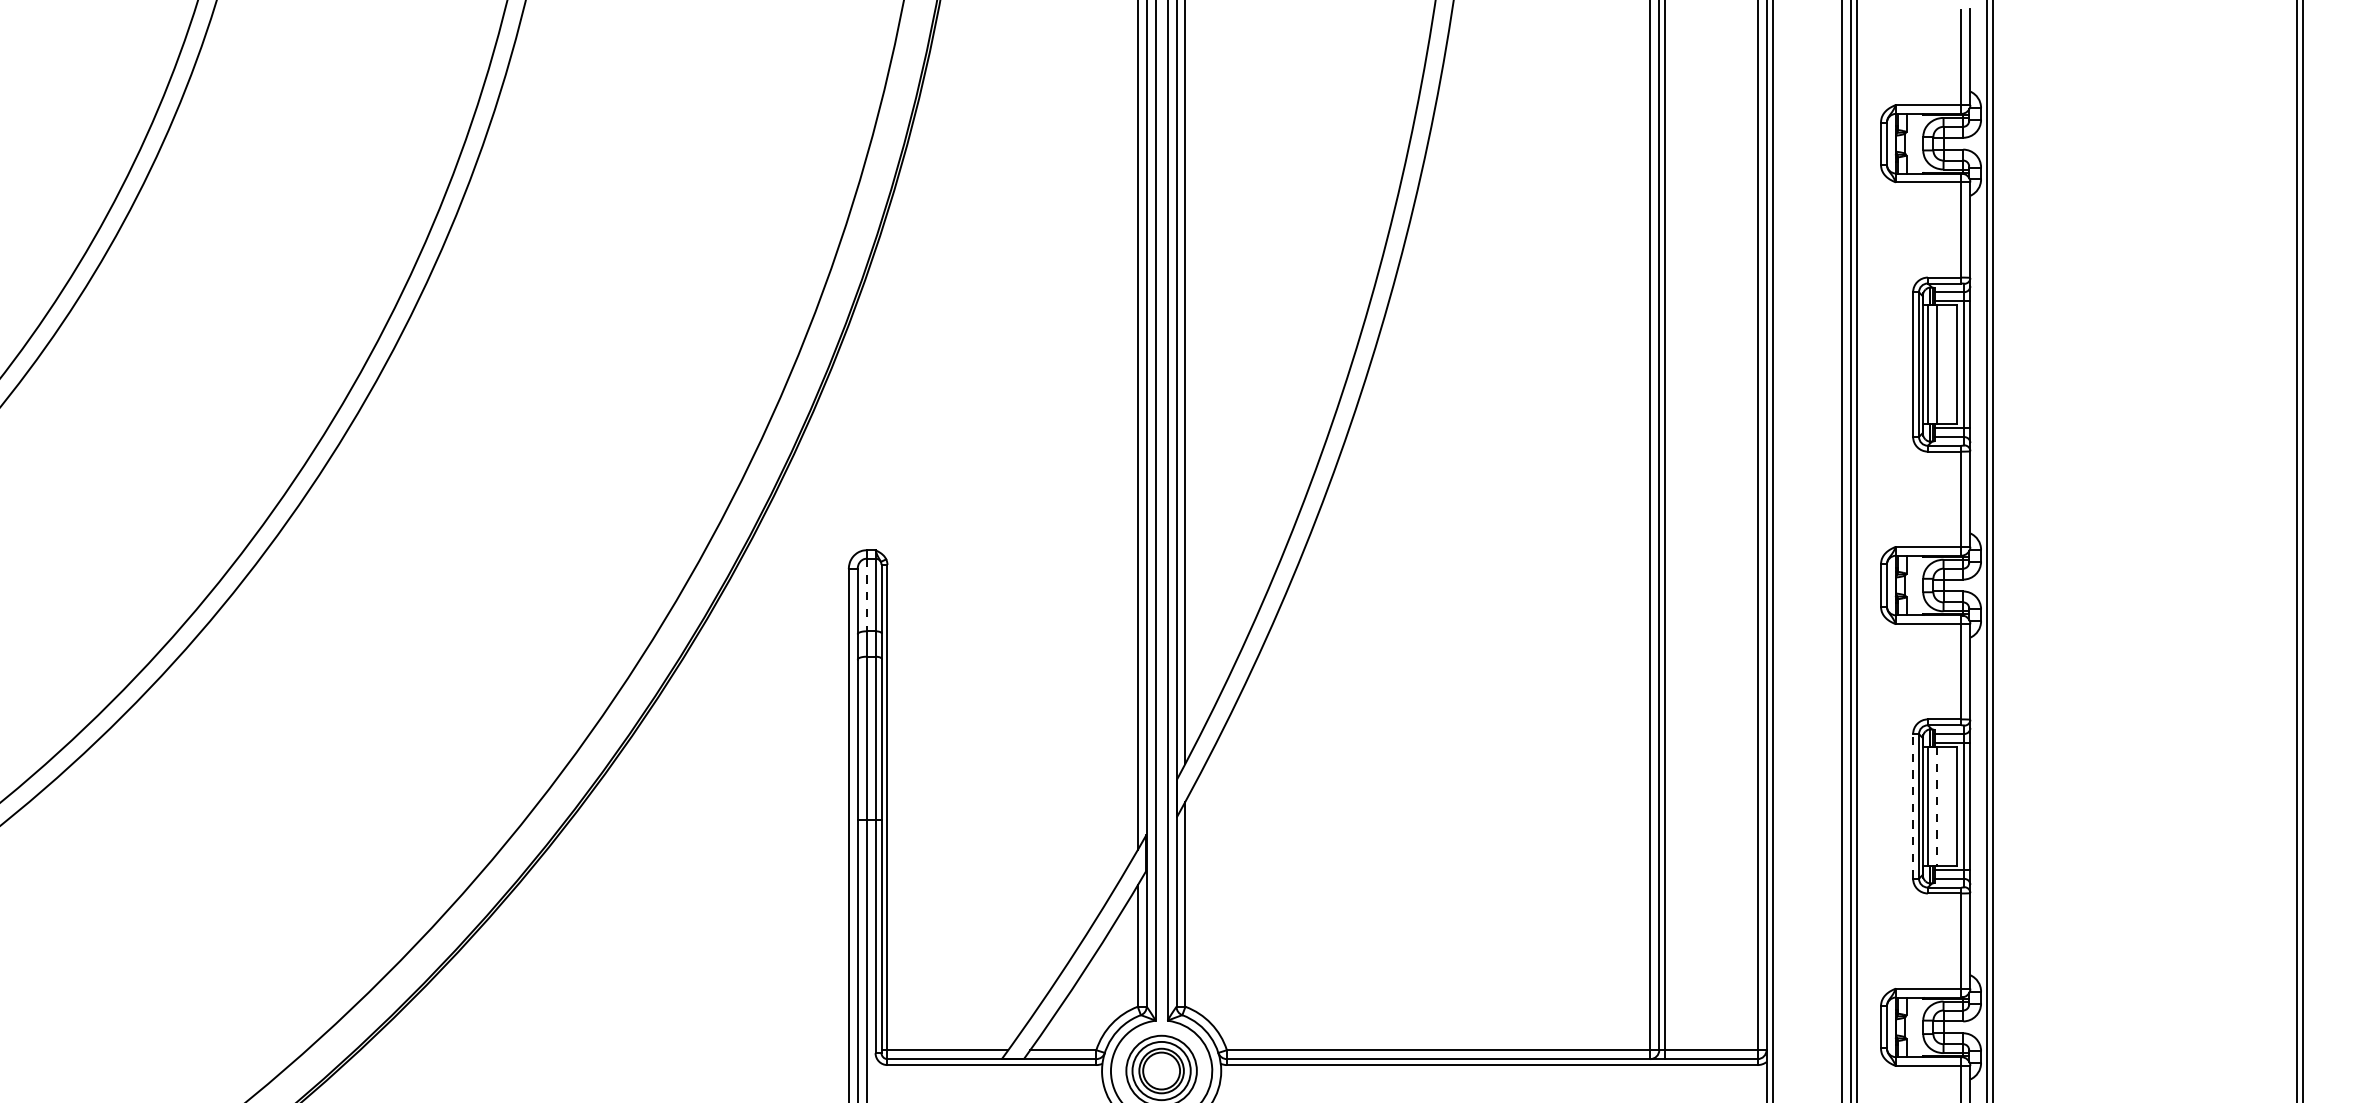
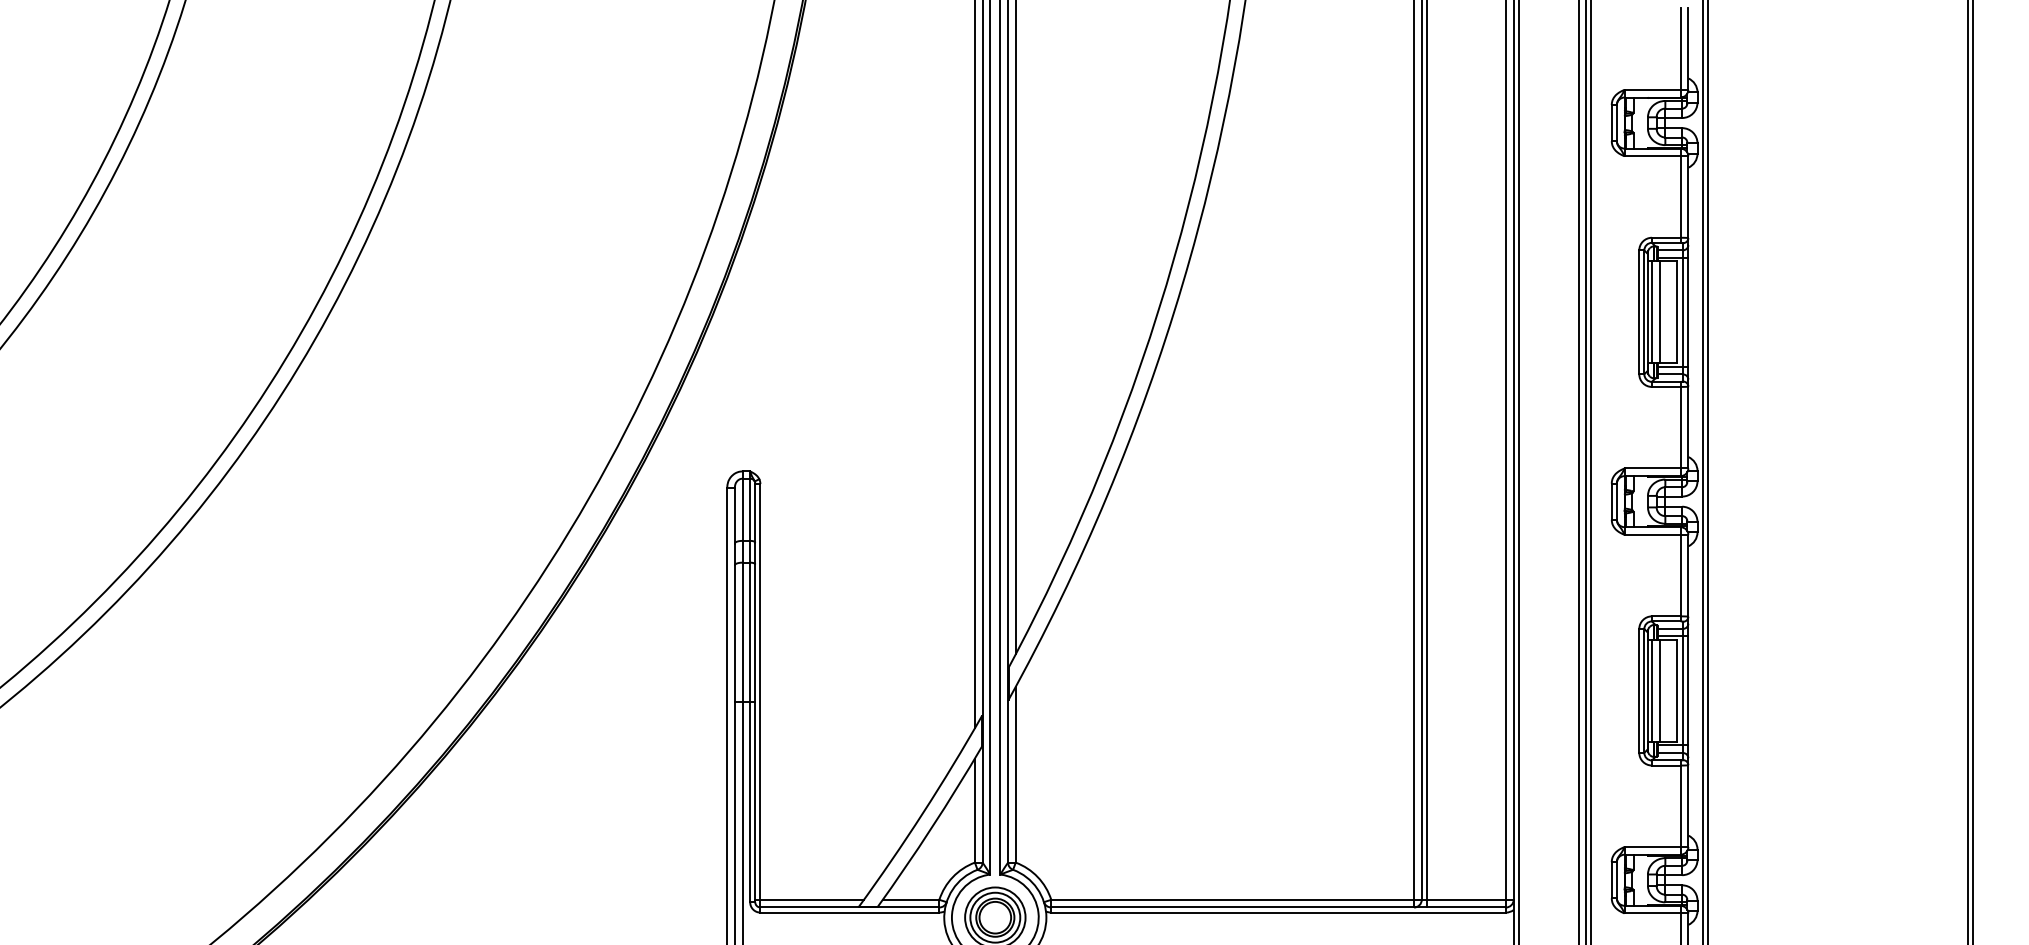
line: (866, 595) -> (742, 510), dashed -> solid
line: (1913, 805) -> (1639, 690), dashed -> solid
line: (1936, 806) -> (1659, 691), dashed -> solid

